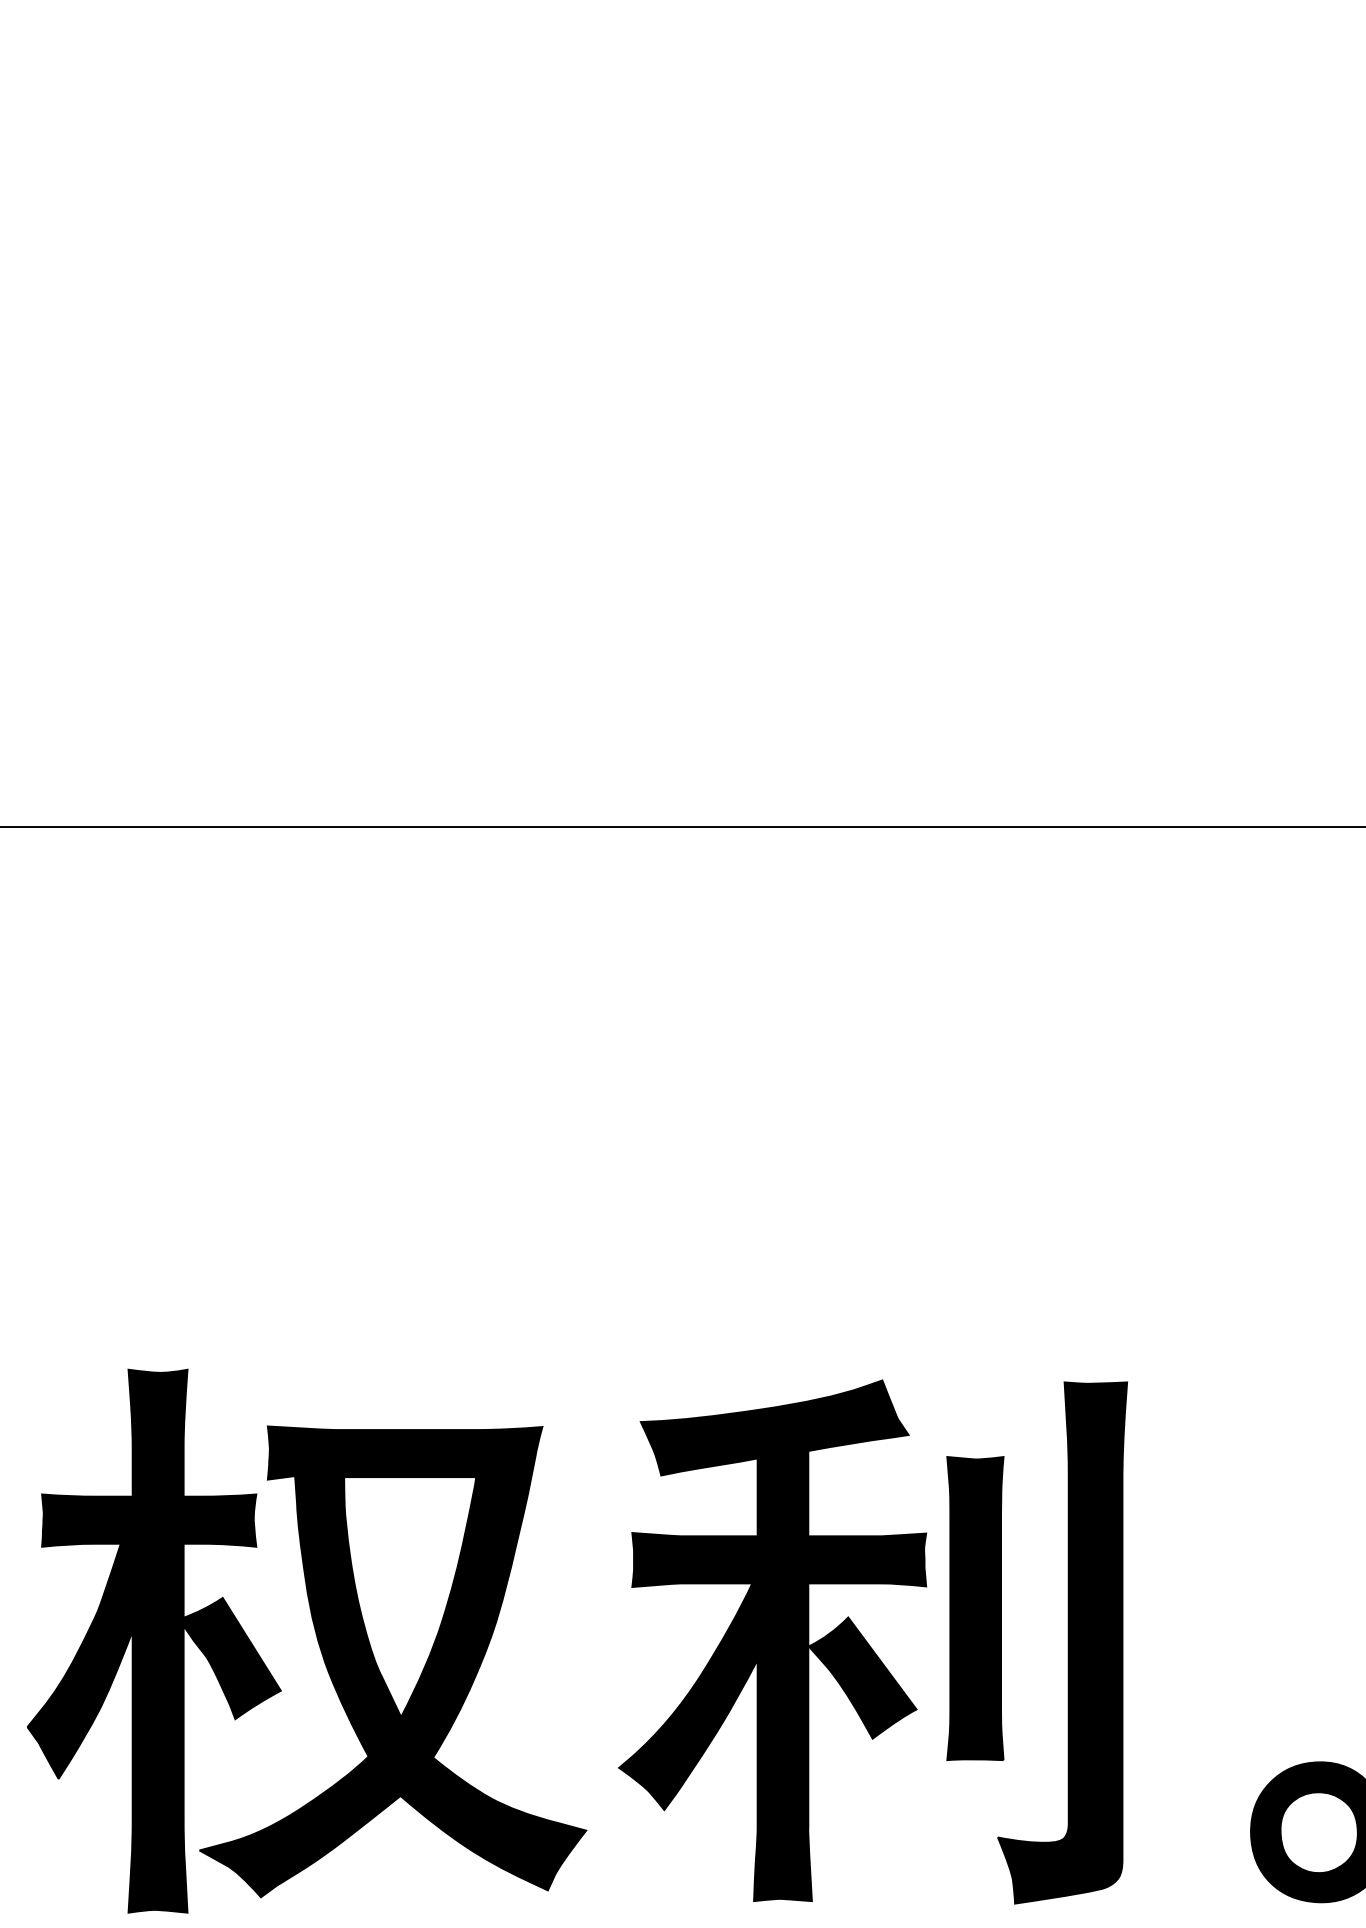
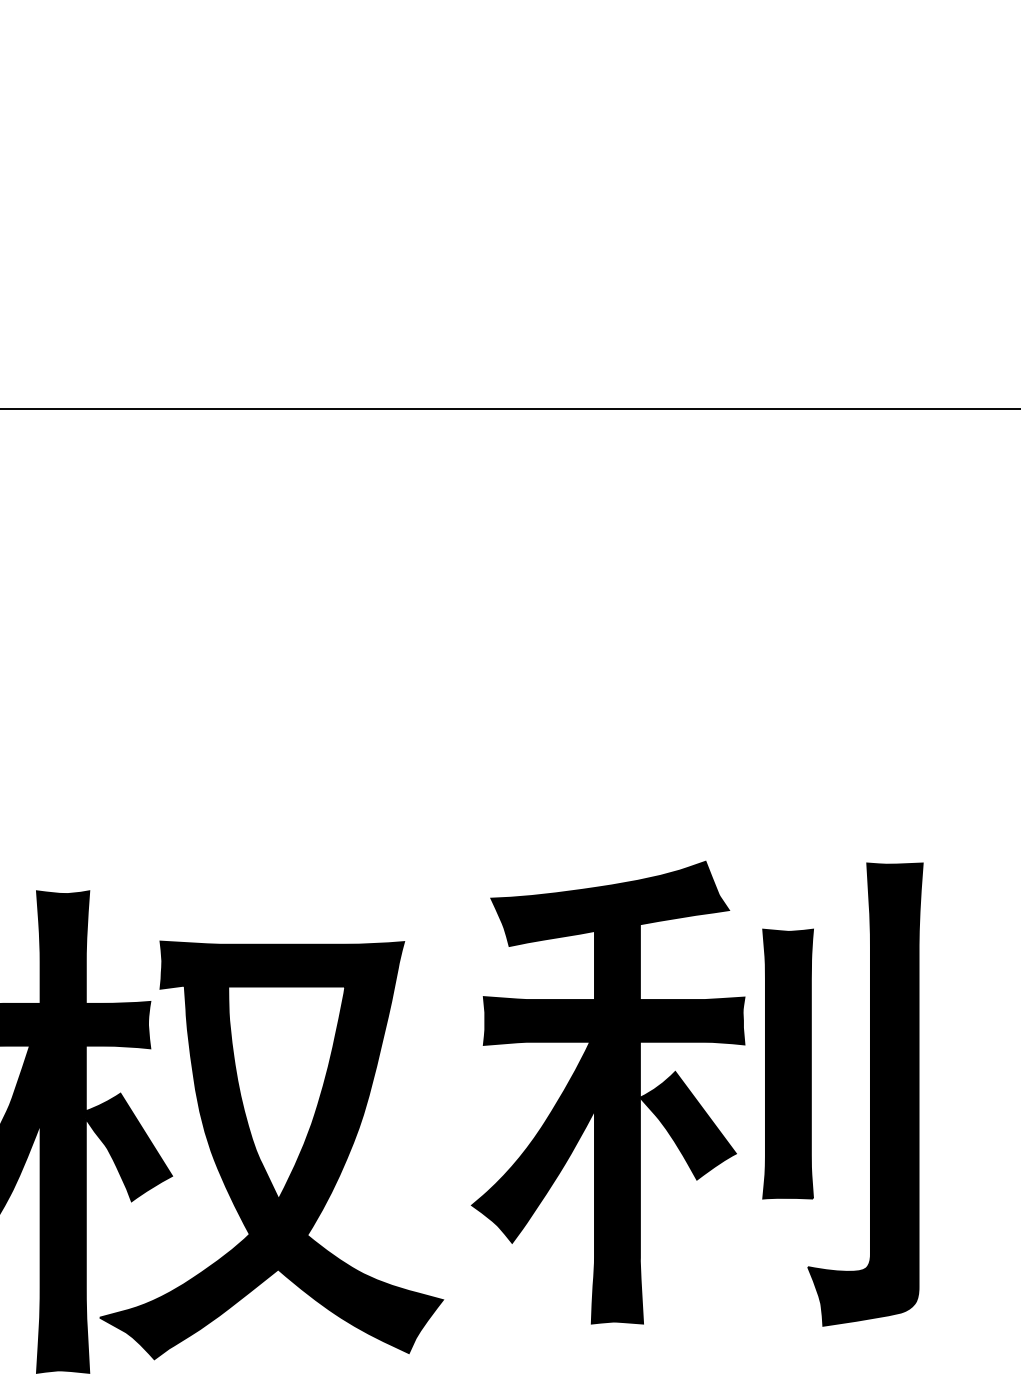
part: (872, 1641) -> (696, 1093), moved

